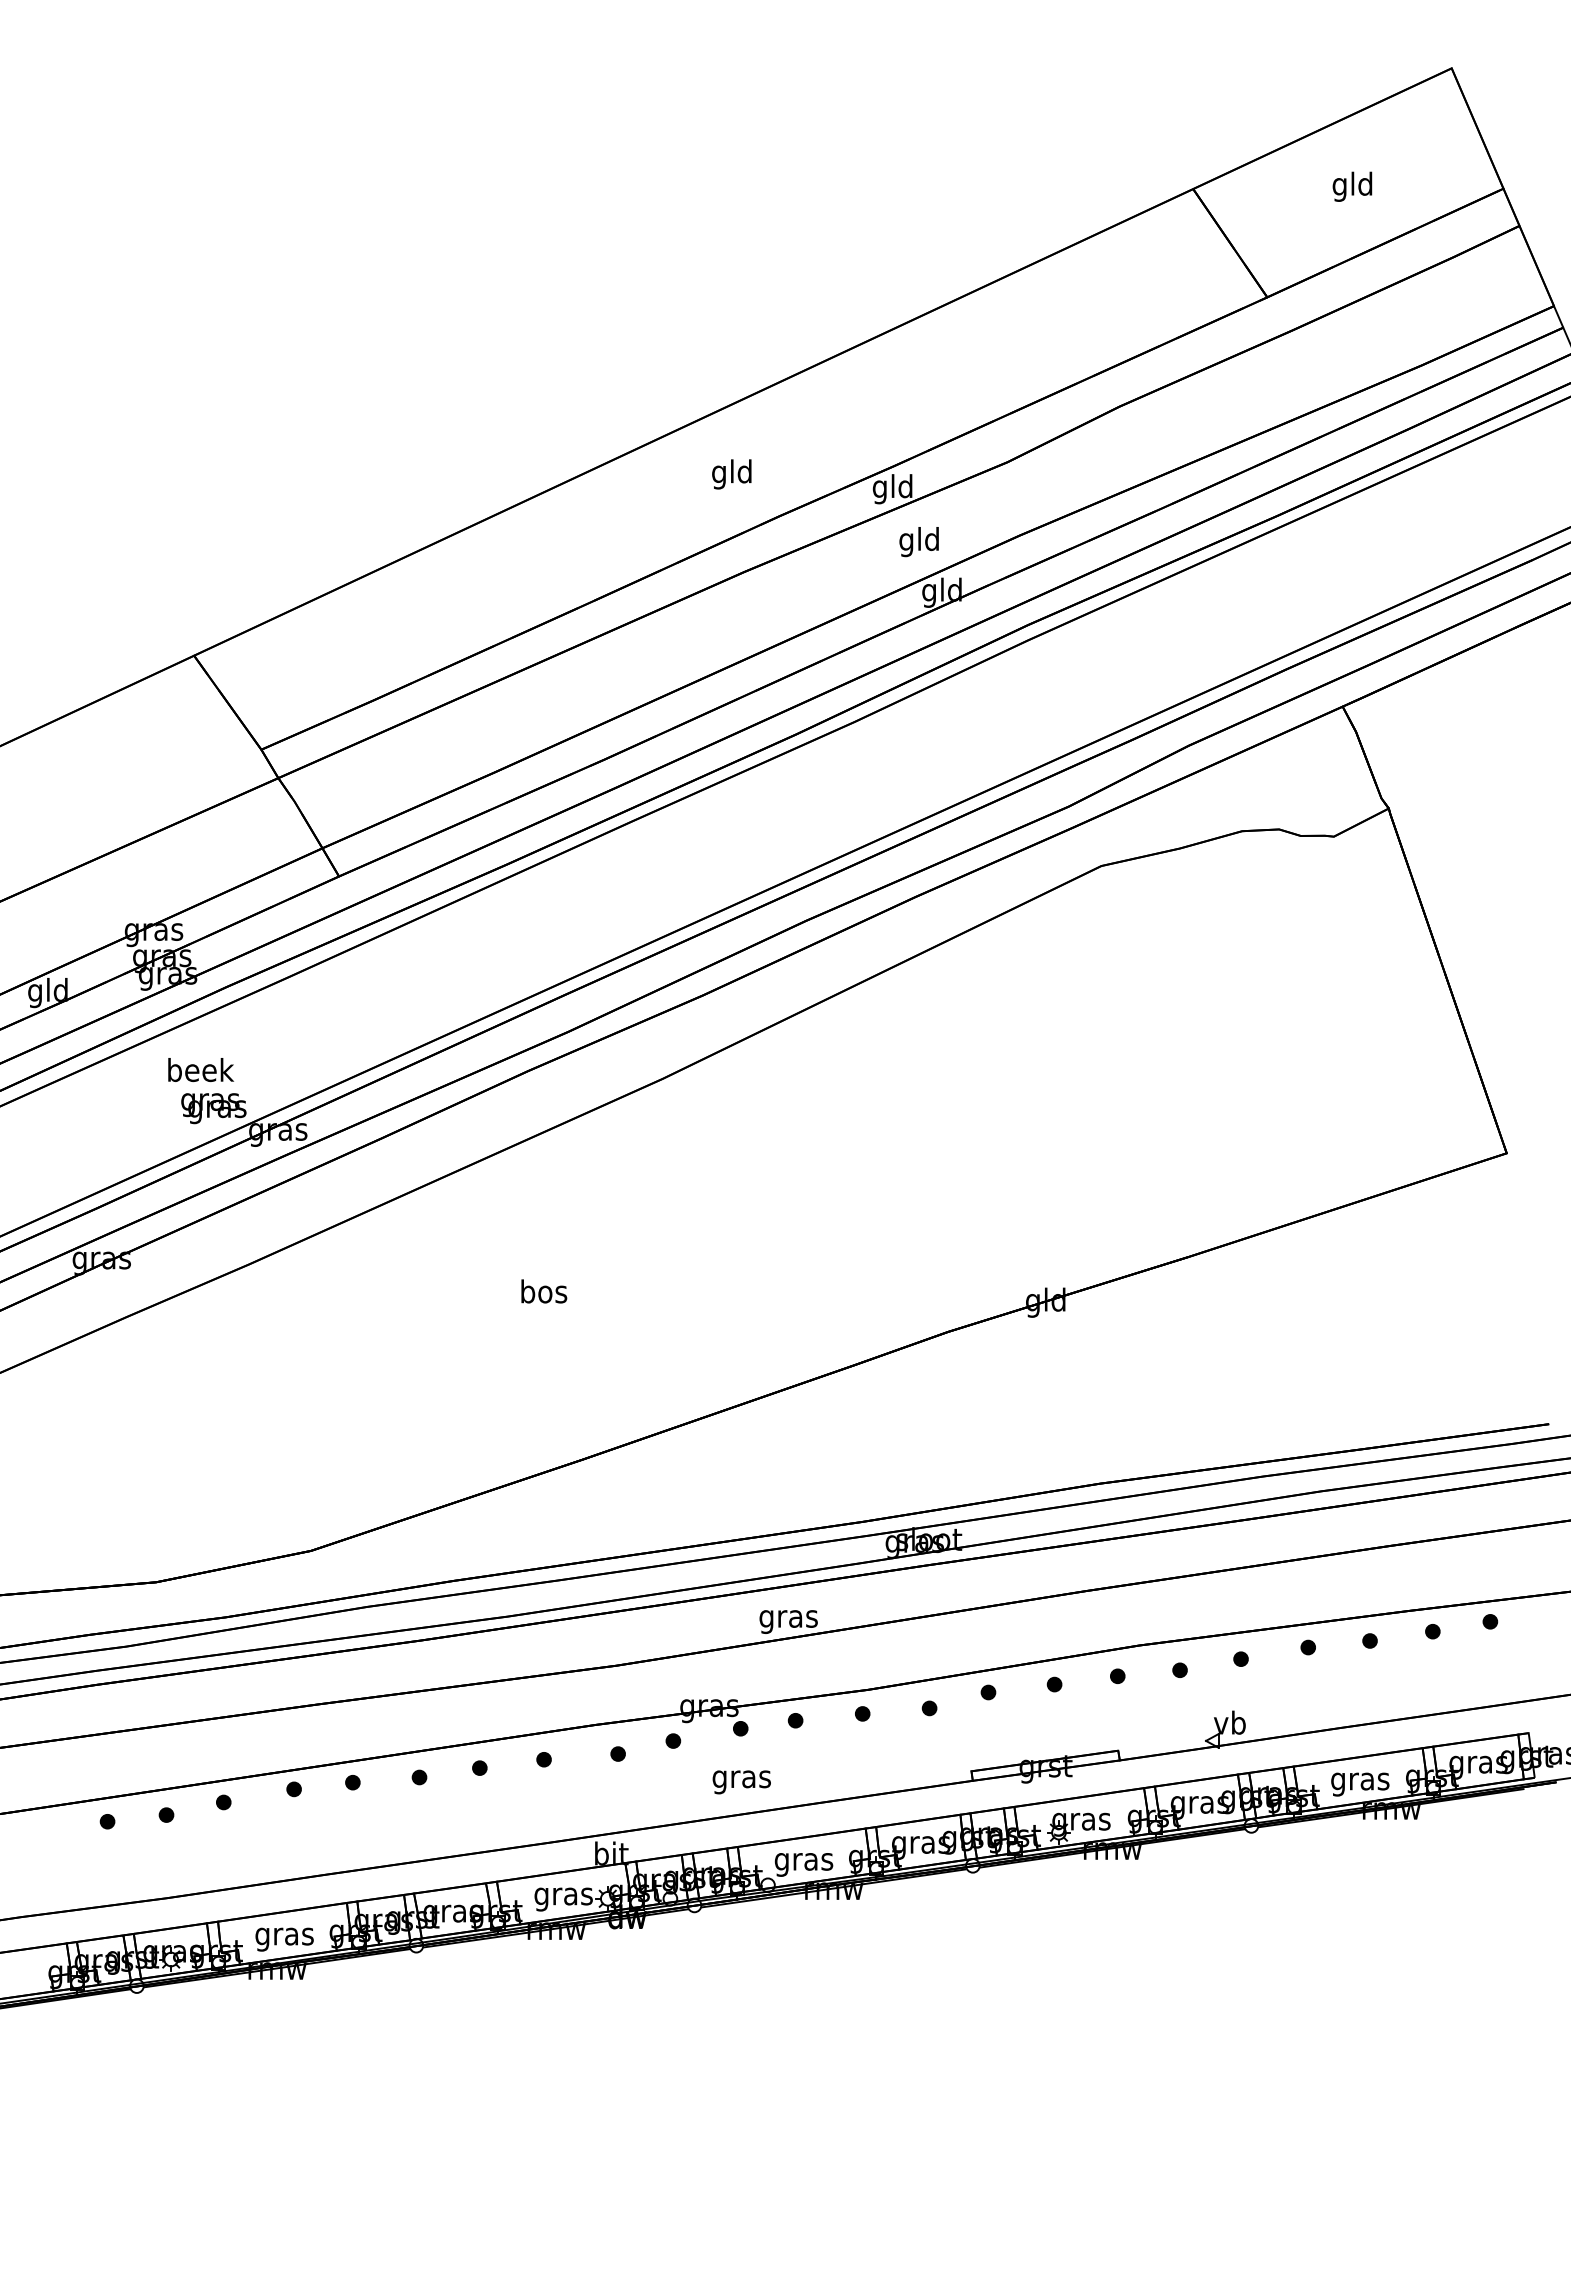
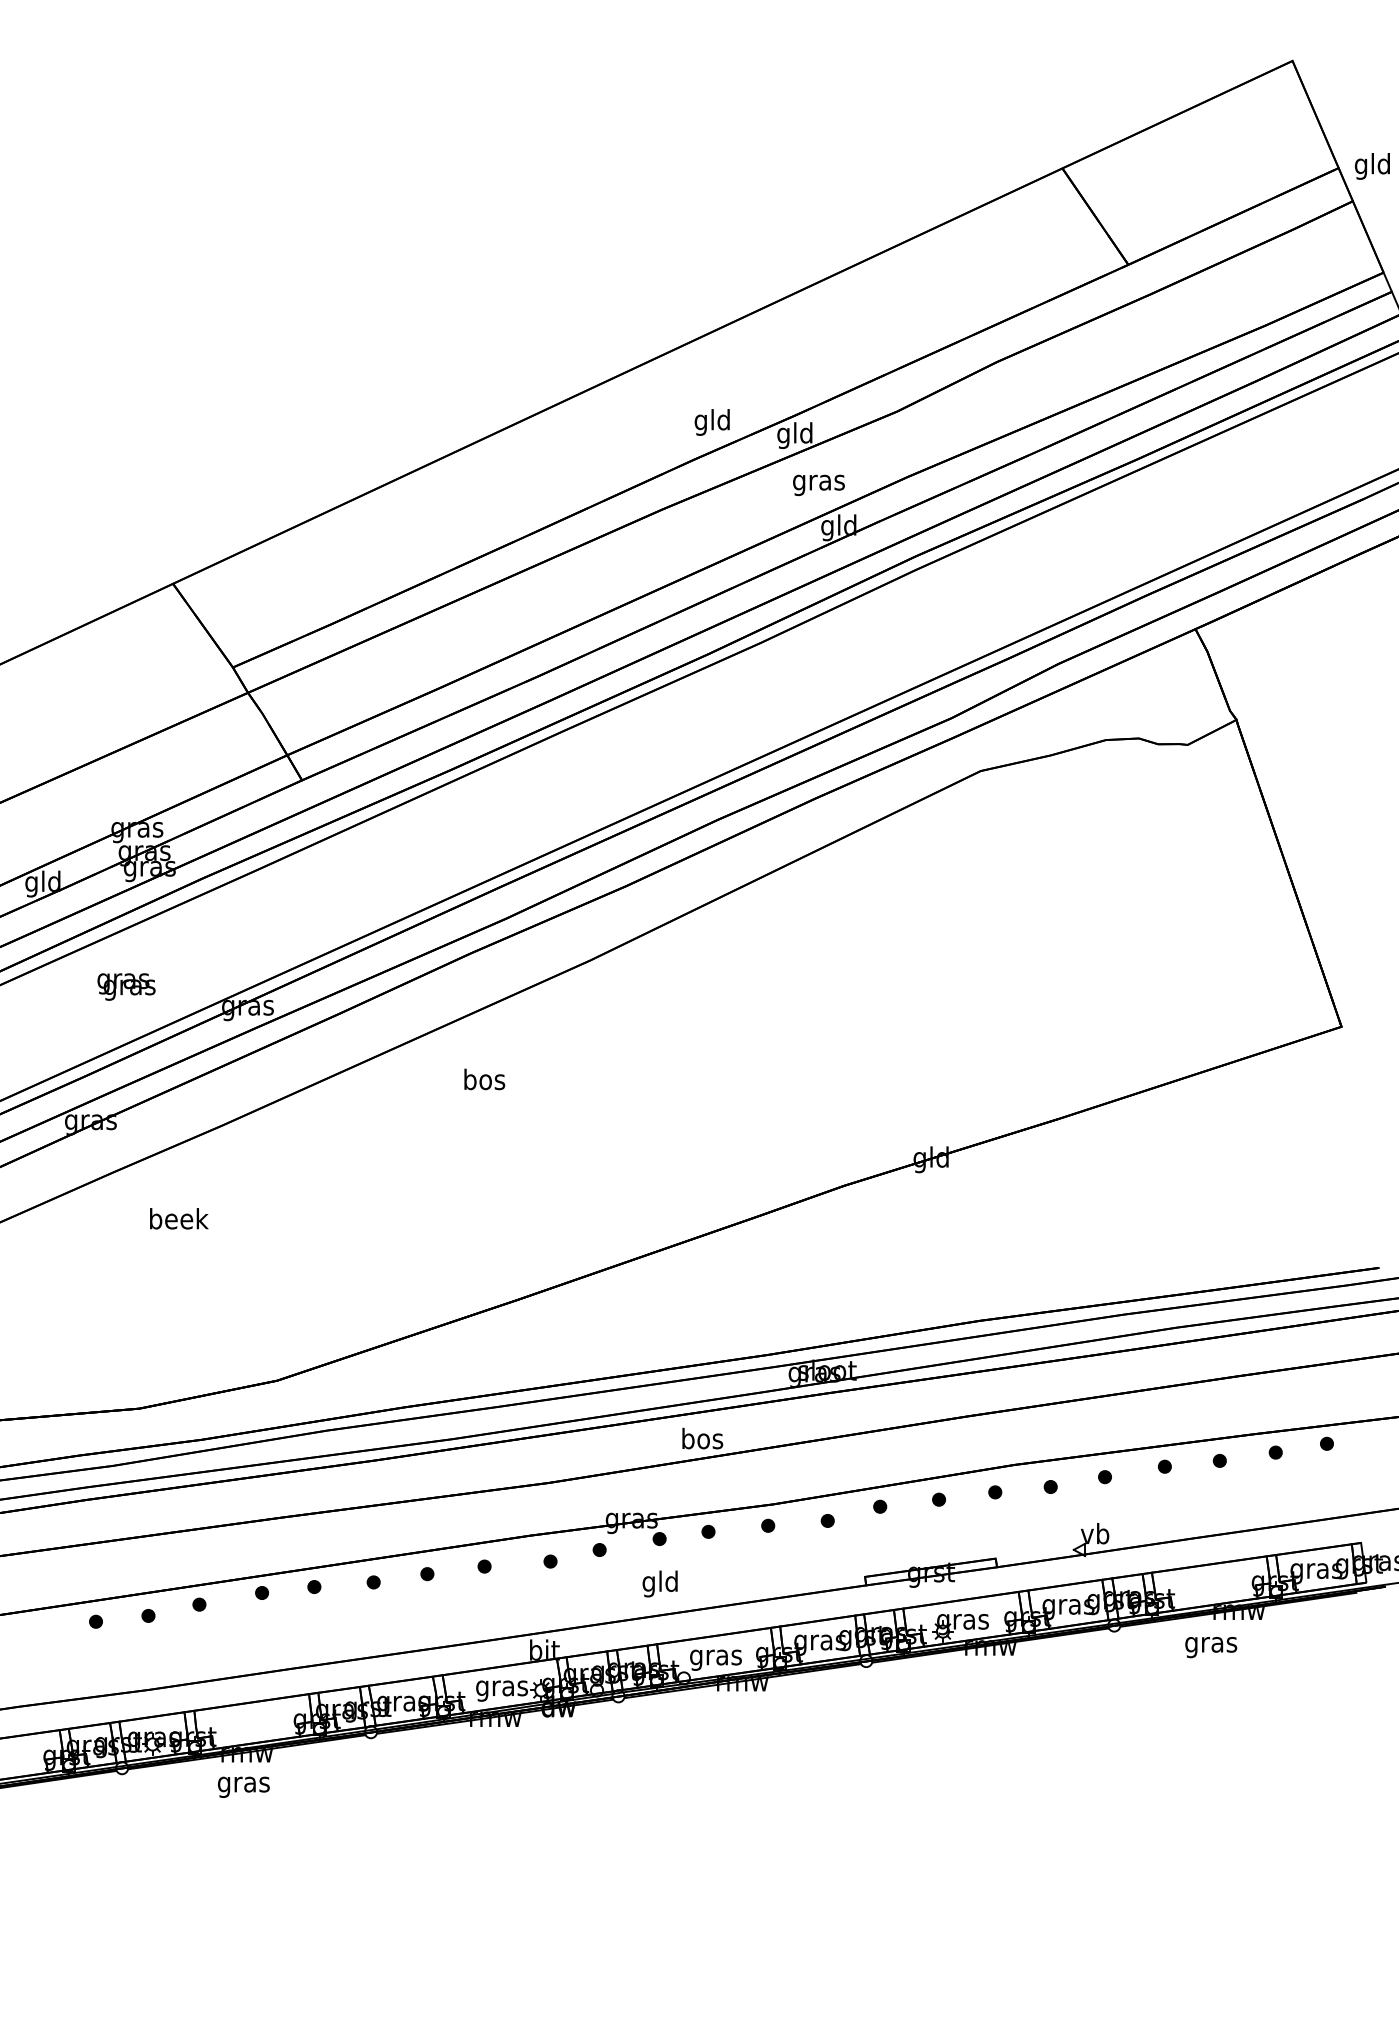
text: (1352, 186) -> (1372, 166), moved
text: (731, 474) -> (711, 422), moved
text: (919, 542) -> (818, 483), gld -> gras
text: (200, 1070) -> (178, 1219), moved
text: (213, 1108) -> (126, 986), moved
text: (544, 1291) -> (484, 1079), moved
text: (788, 1618) -> (702, 1440), gras -> bos
text: (741, 1779) -> (660, 1584), gras -> gld
text: (1360, 1784) -> (1211, 1647), moved
text: (284, 1939) -> (243, 1787), moved

